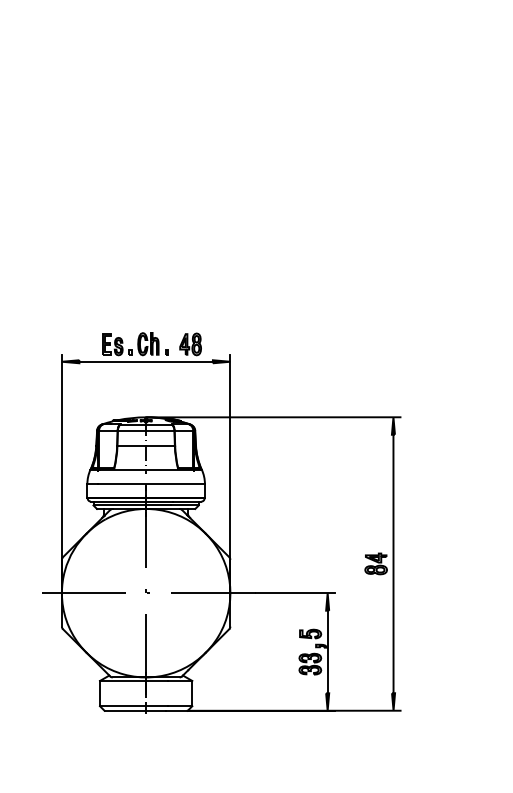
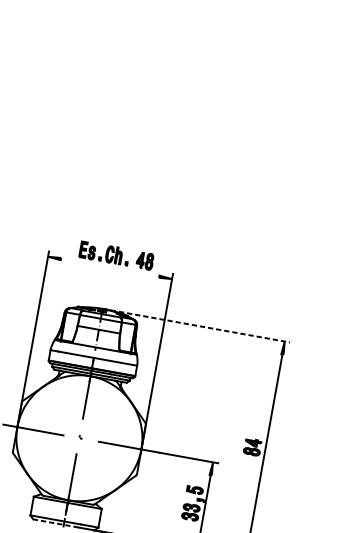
line: (145, 361) -> (109, 267), removed
line: (273, 417) -> (196, 325), solid -> dashed
line: (135, 710) -> (56, 523), solid -> dashed

